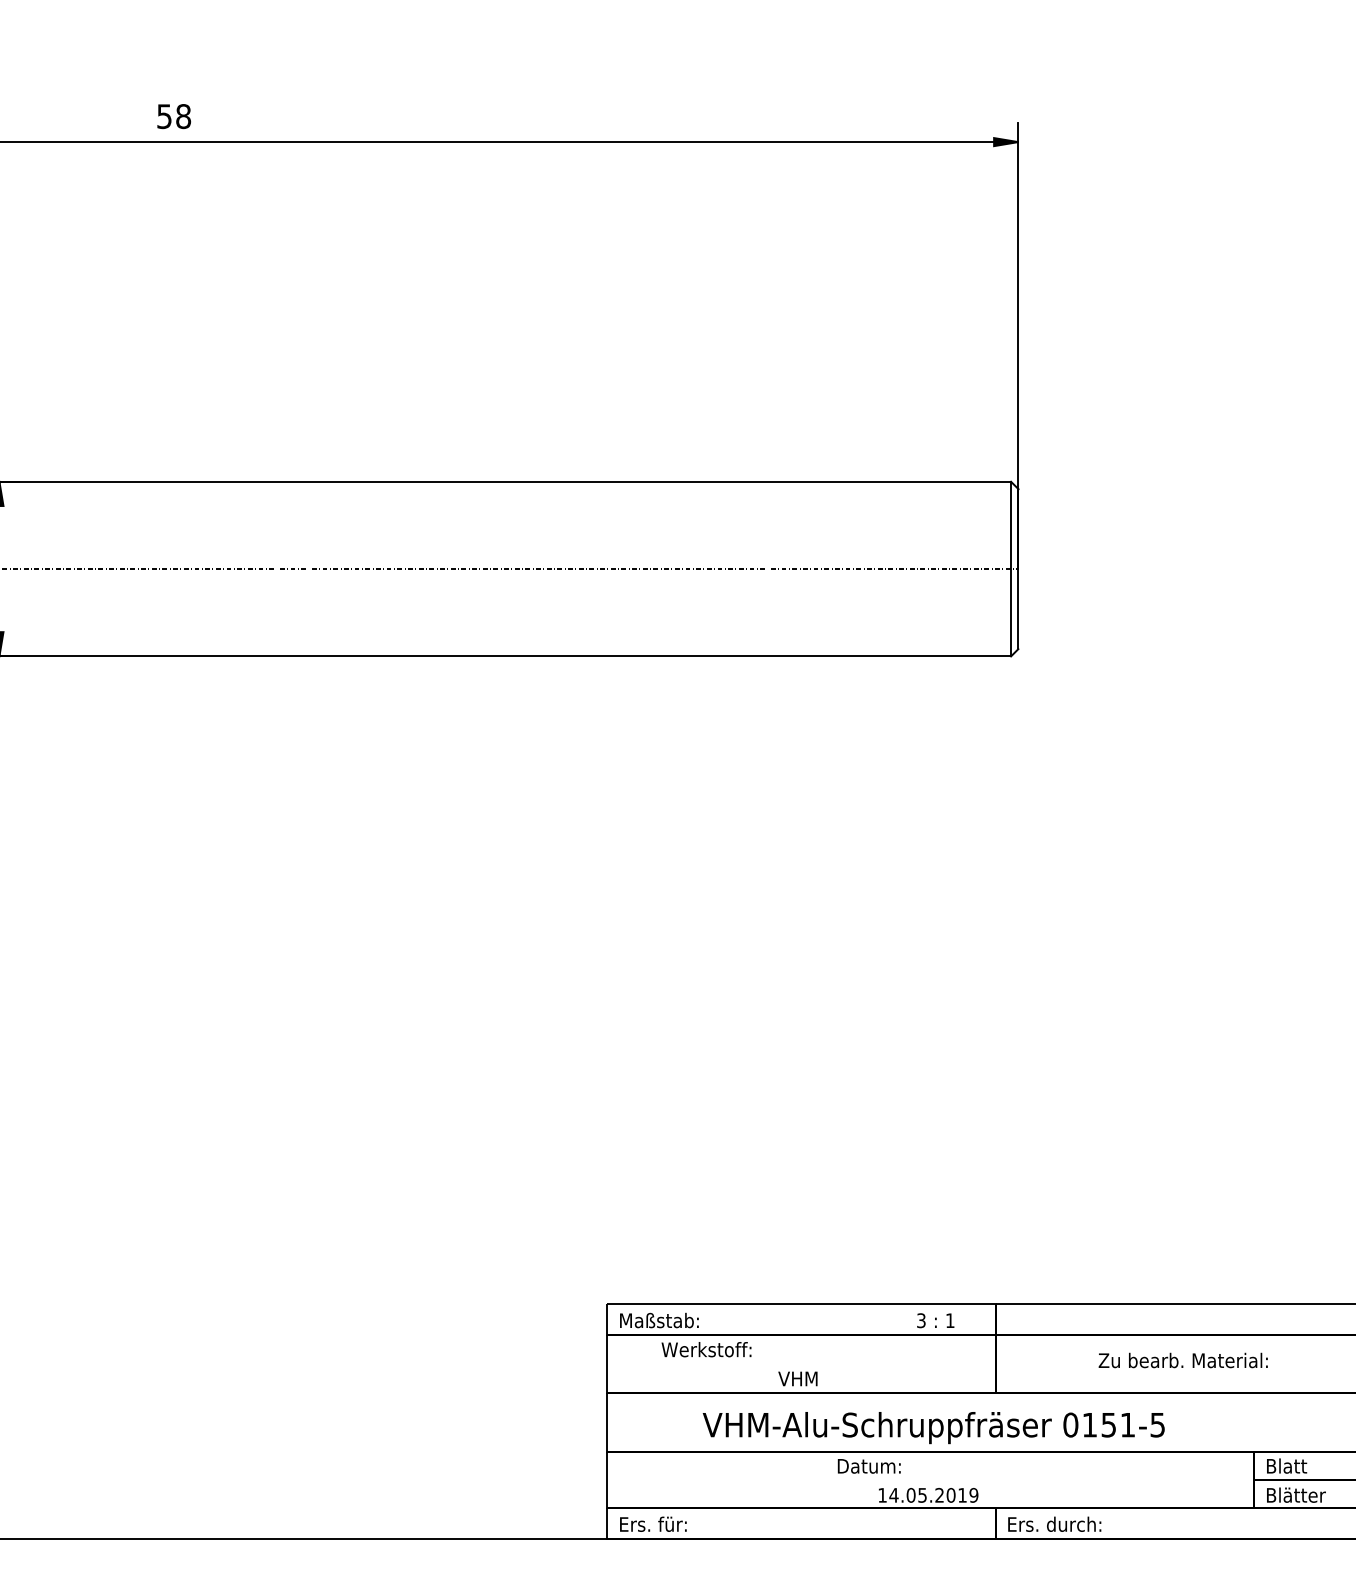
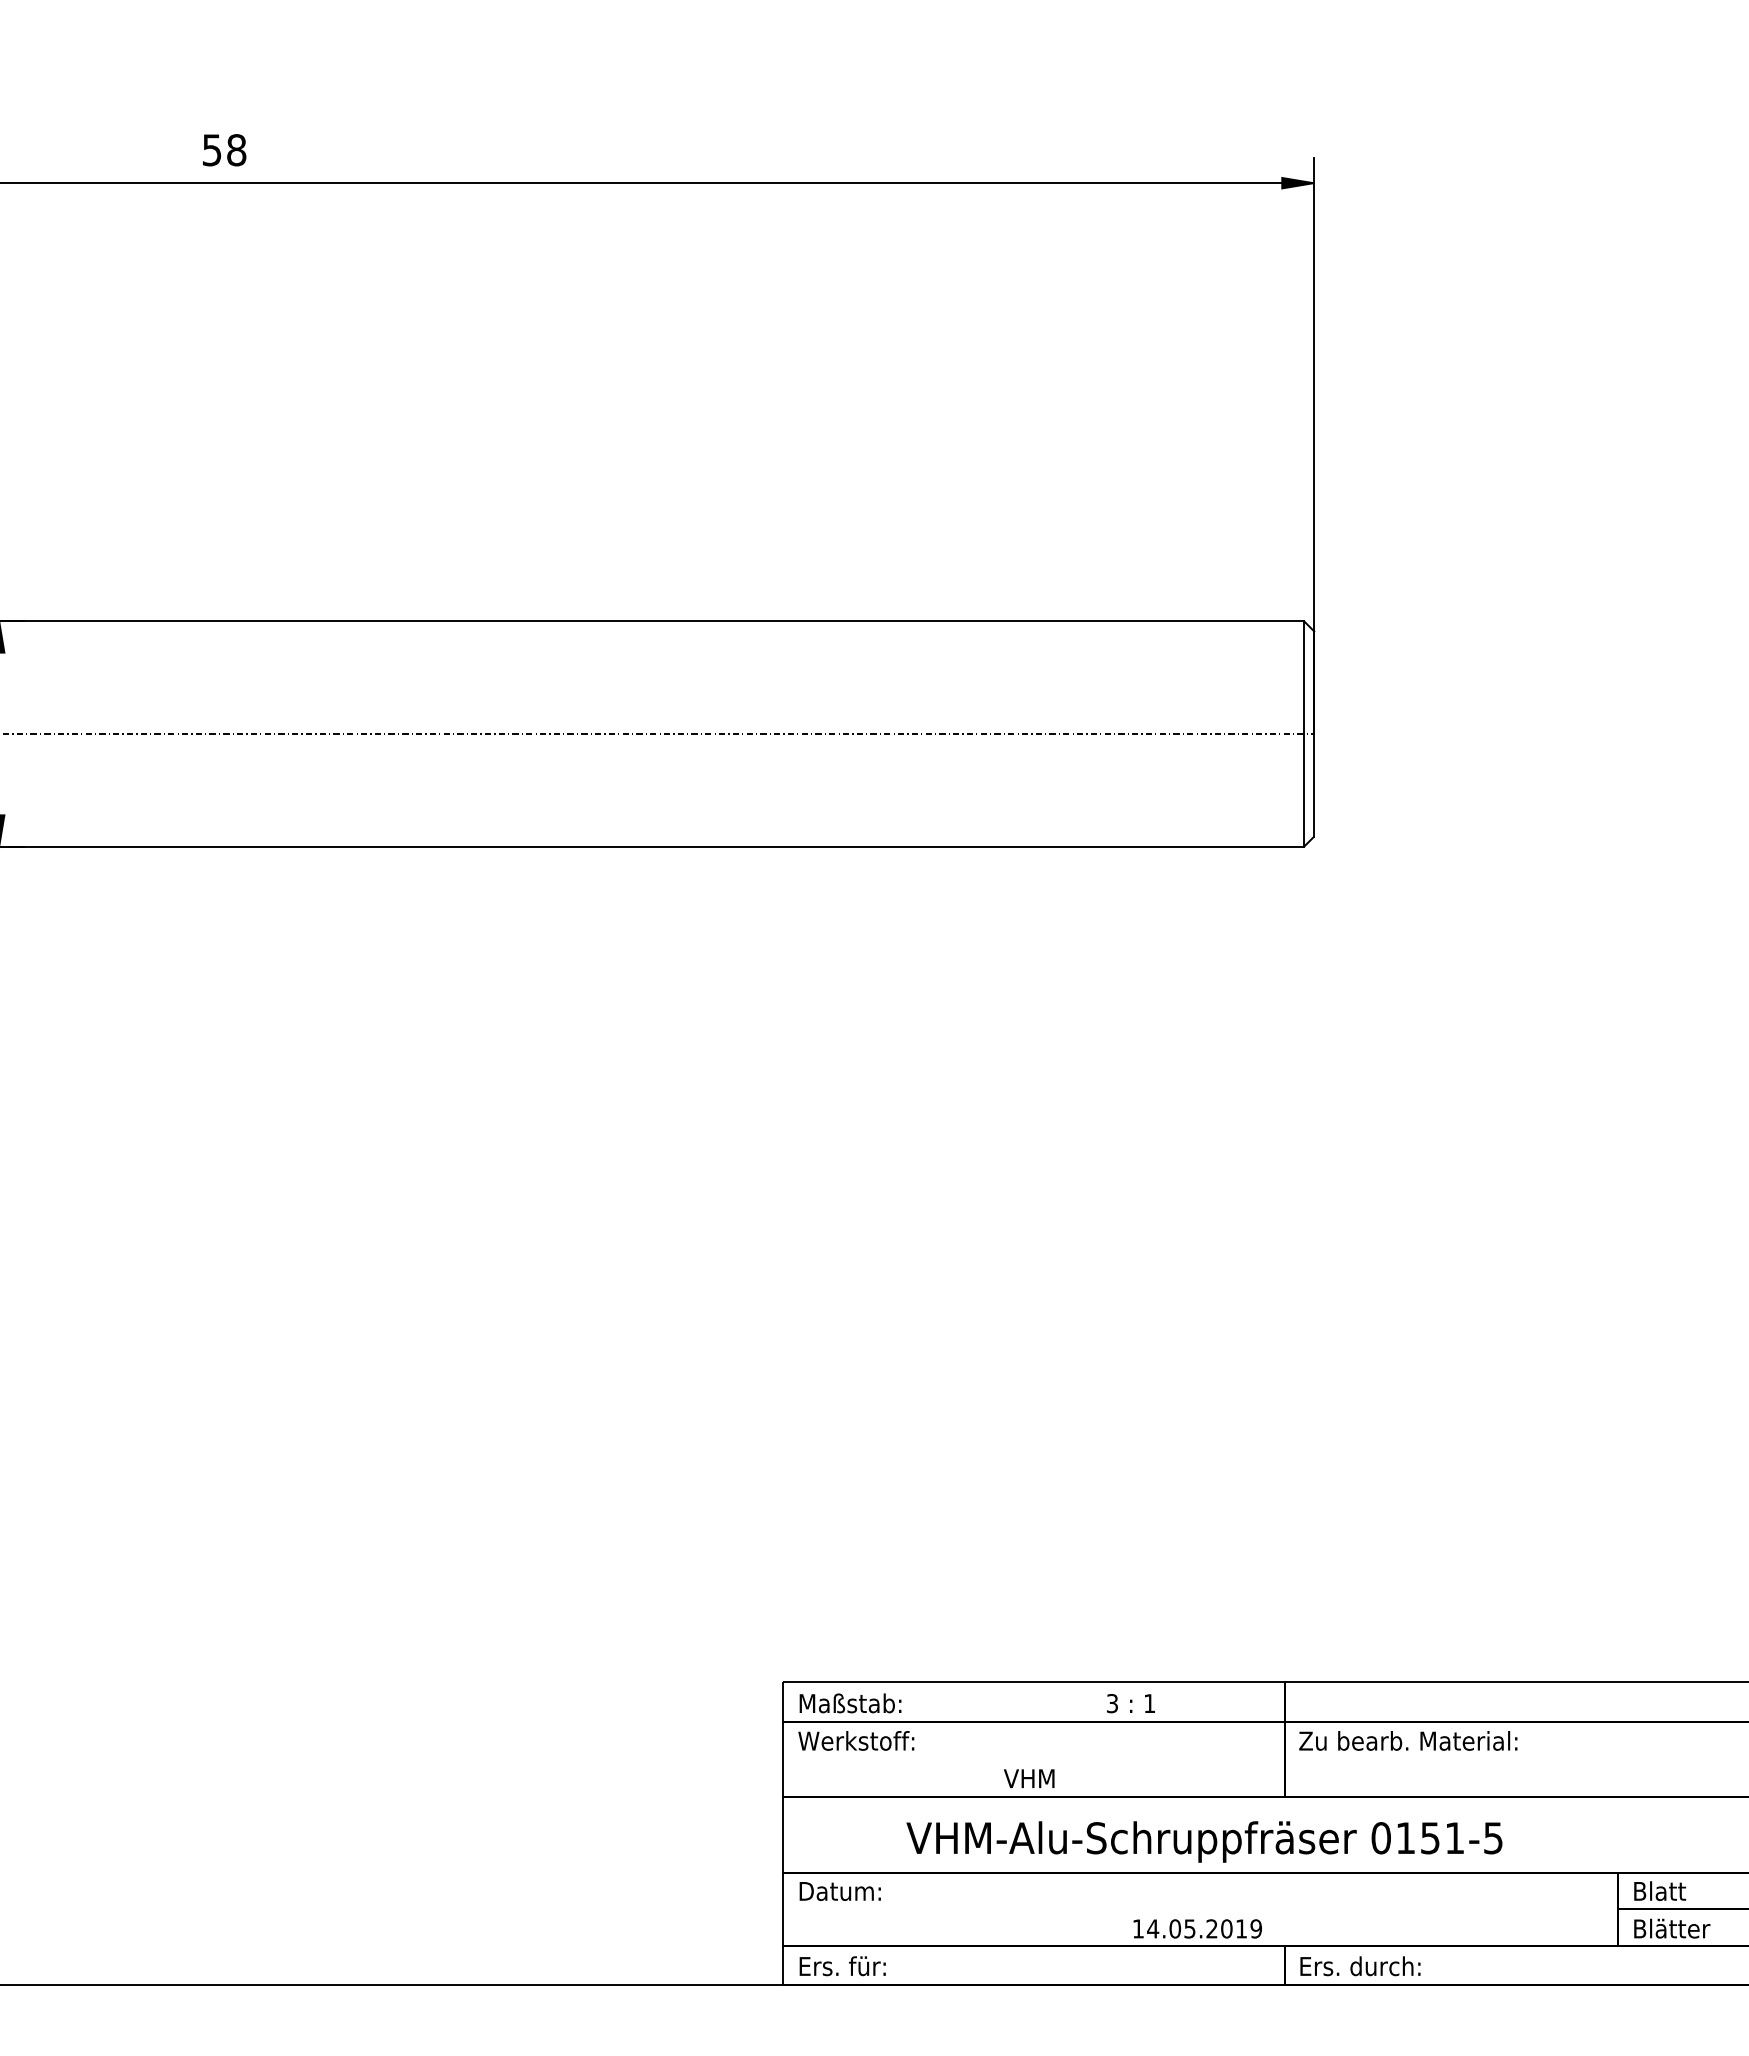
text: (935, 1320) -> (1130, 1703), moved
text: (706, 1349) -> (856, 1740), moved
text: (1183, 1360) -> (1408, 1740), moved
text: (868, 1466) -> (839, 1891), moved

